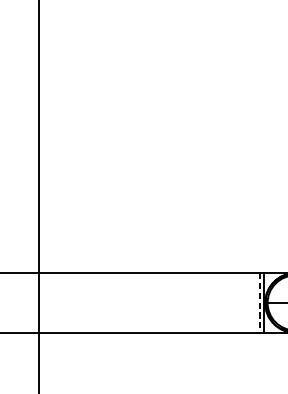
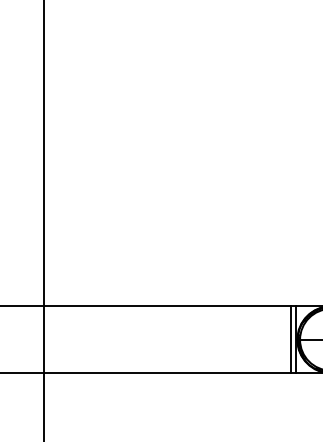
line: (259, 302) -> (291, 339), dashed -> solid

